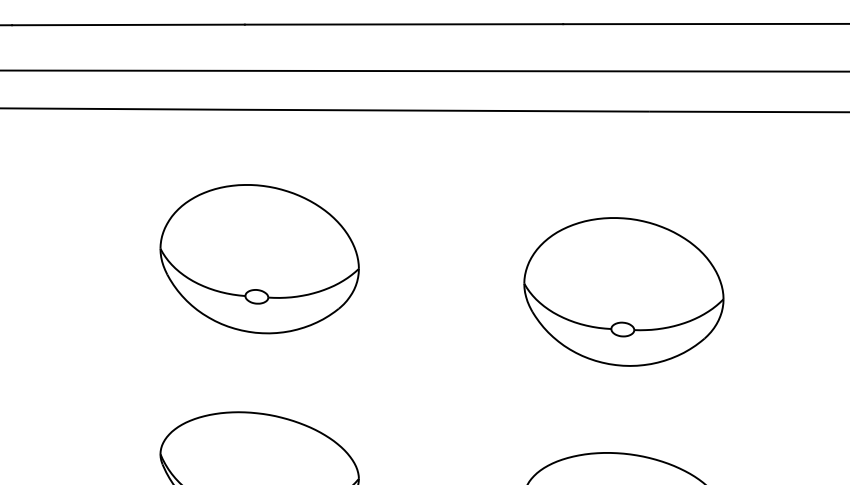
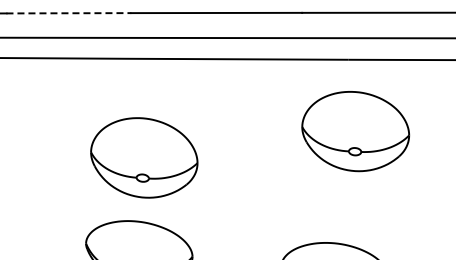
line: (129, 25) -> (69, 13), solid -> dashed
part: (260, 258) -> (144, 157), moved
part: (623, 291) -> (355, 131), moved

